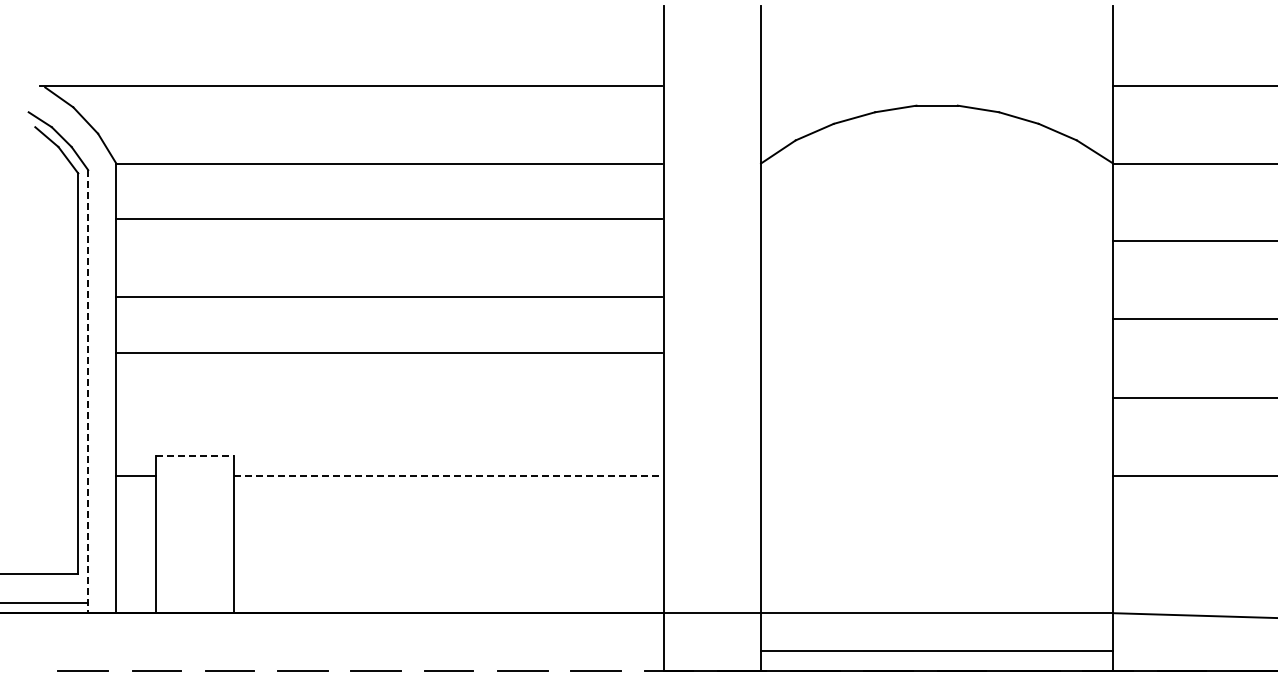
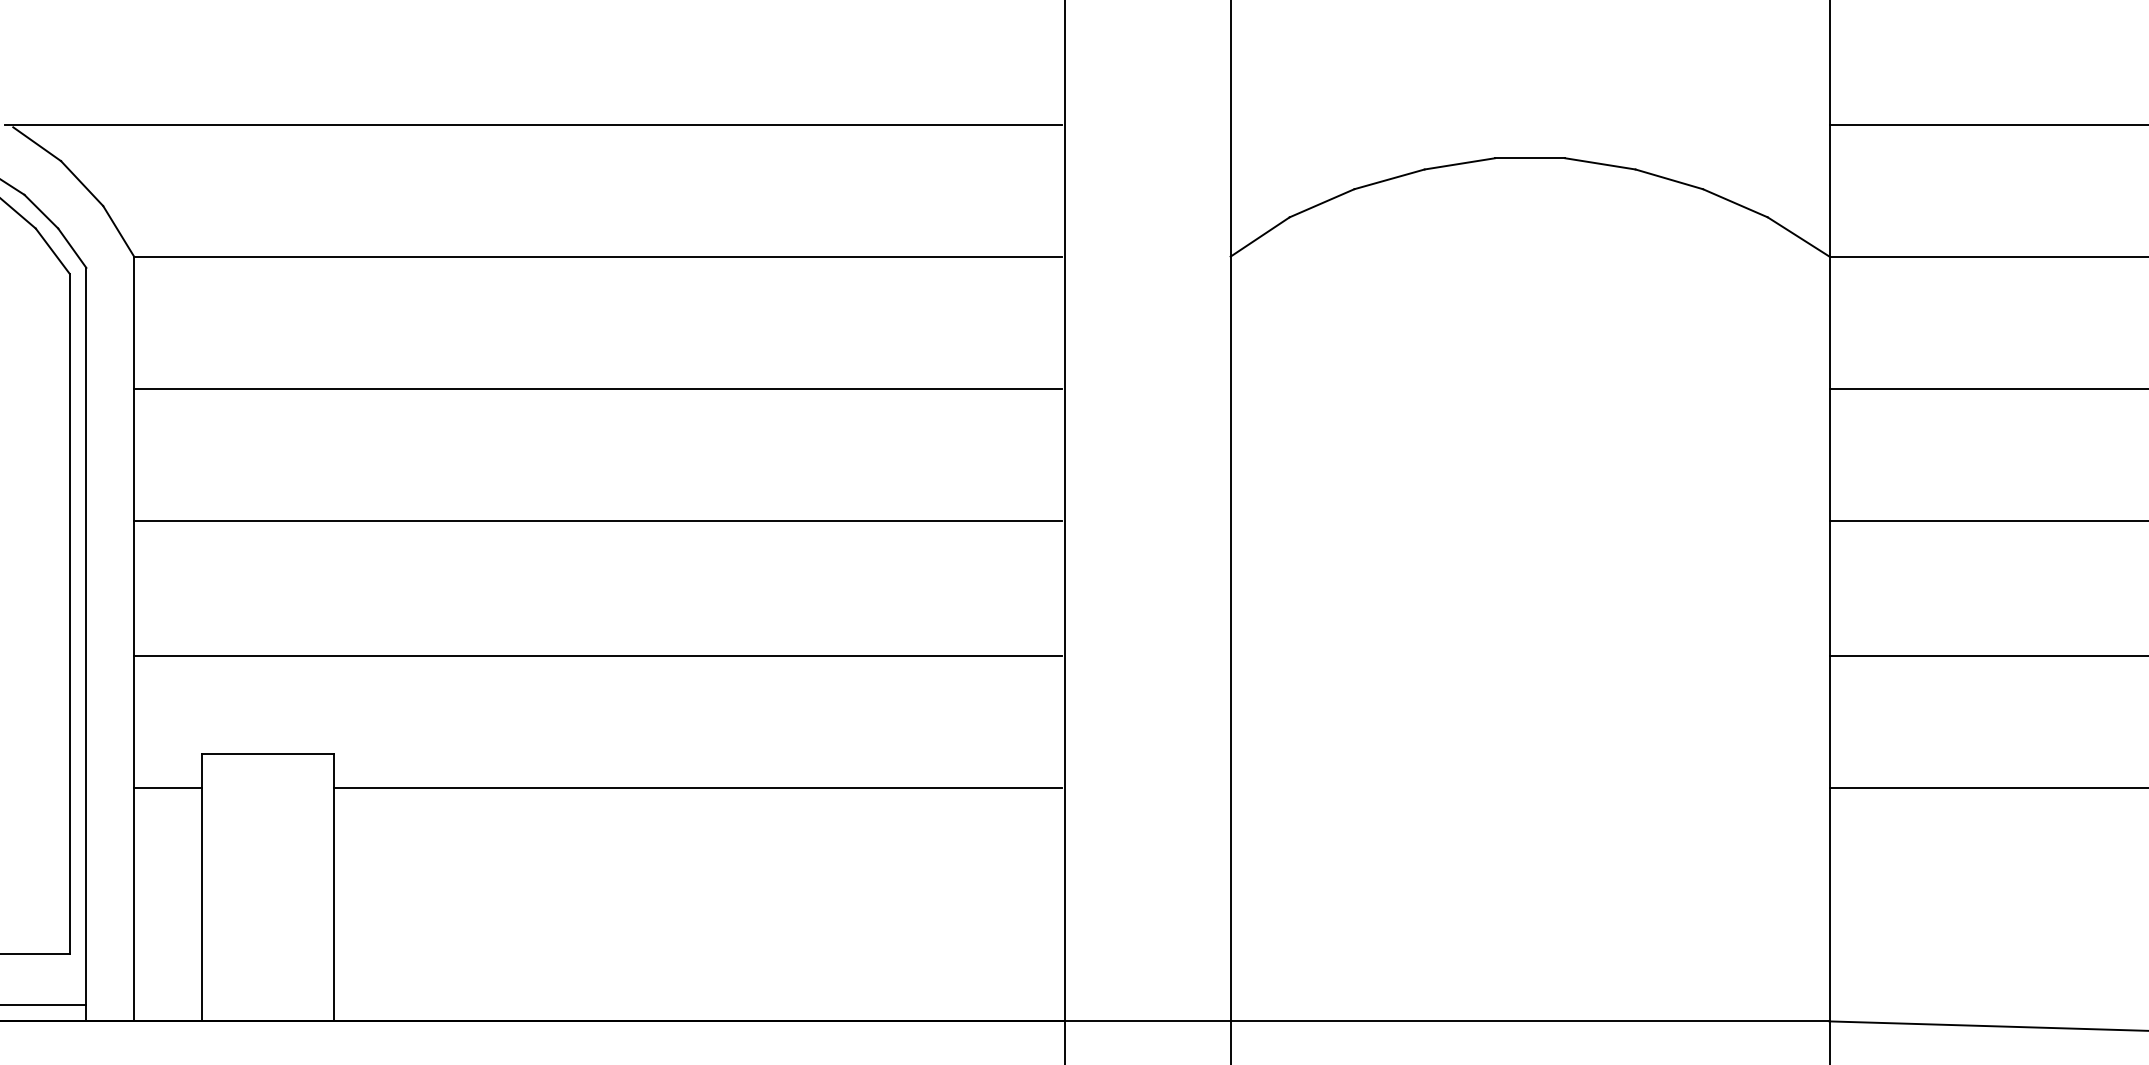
line: (388, 219) -> (597, 389), moved
line: (388, 296) -> (597, 520), moved
line: (388, 353) -> (597, 656), moved
line: (88, 391) -> (86, 644), dashed -> solid
line: (194, 456) -> (267, 754), dashed -> solid
line: (448, 475) -> (699, 787), dashed -> solid

